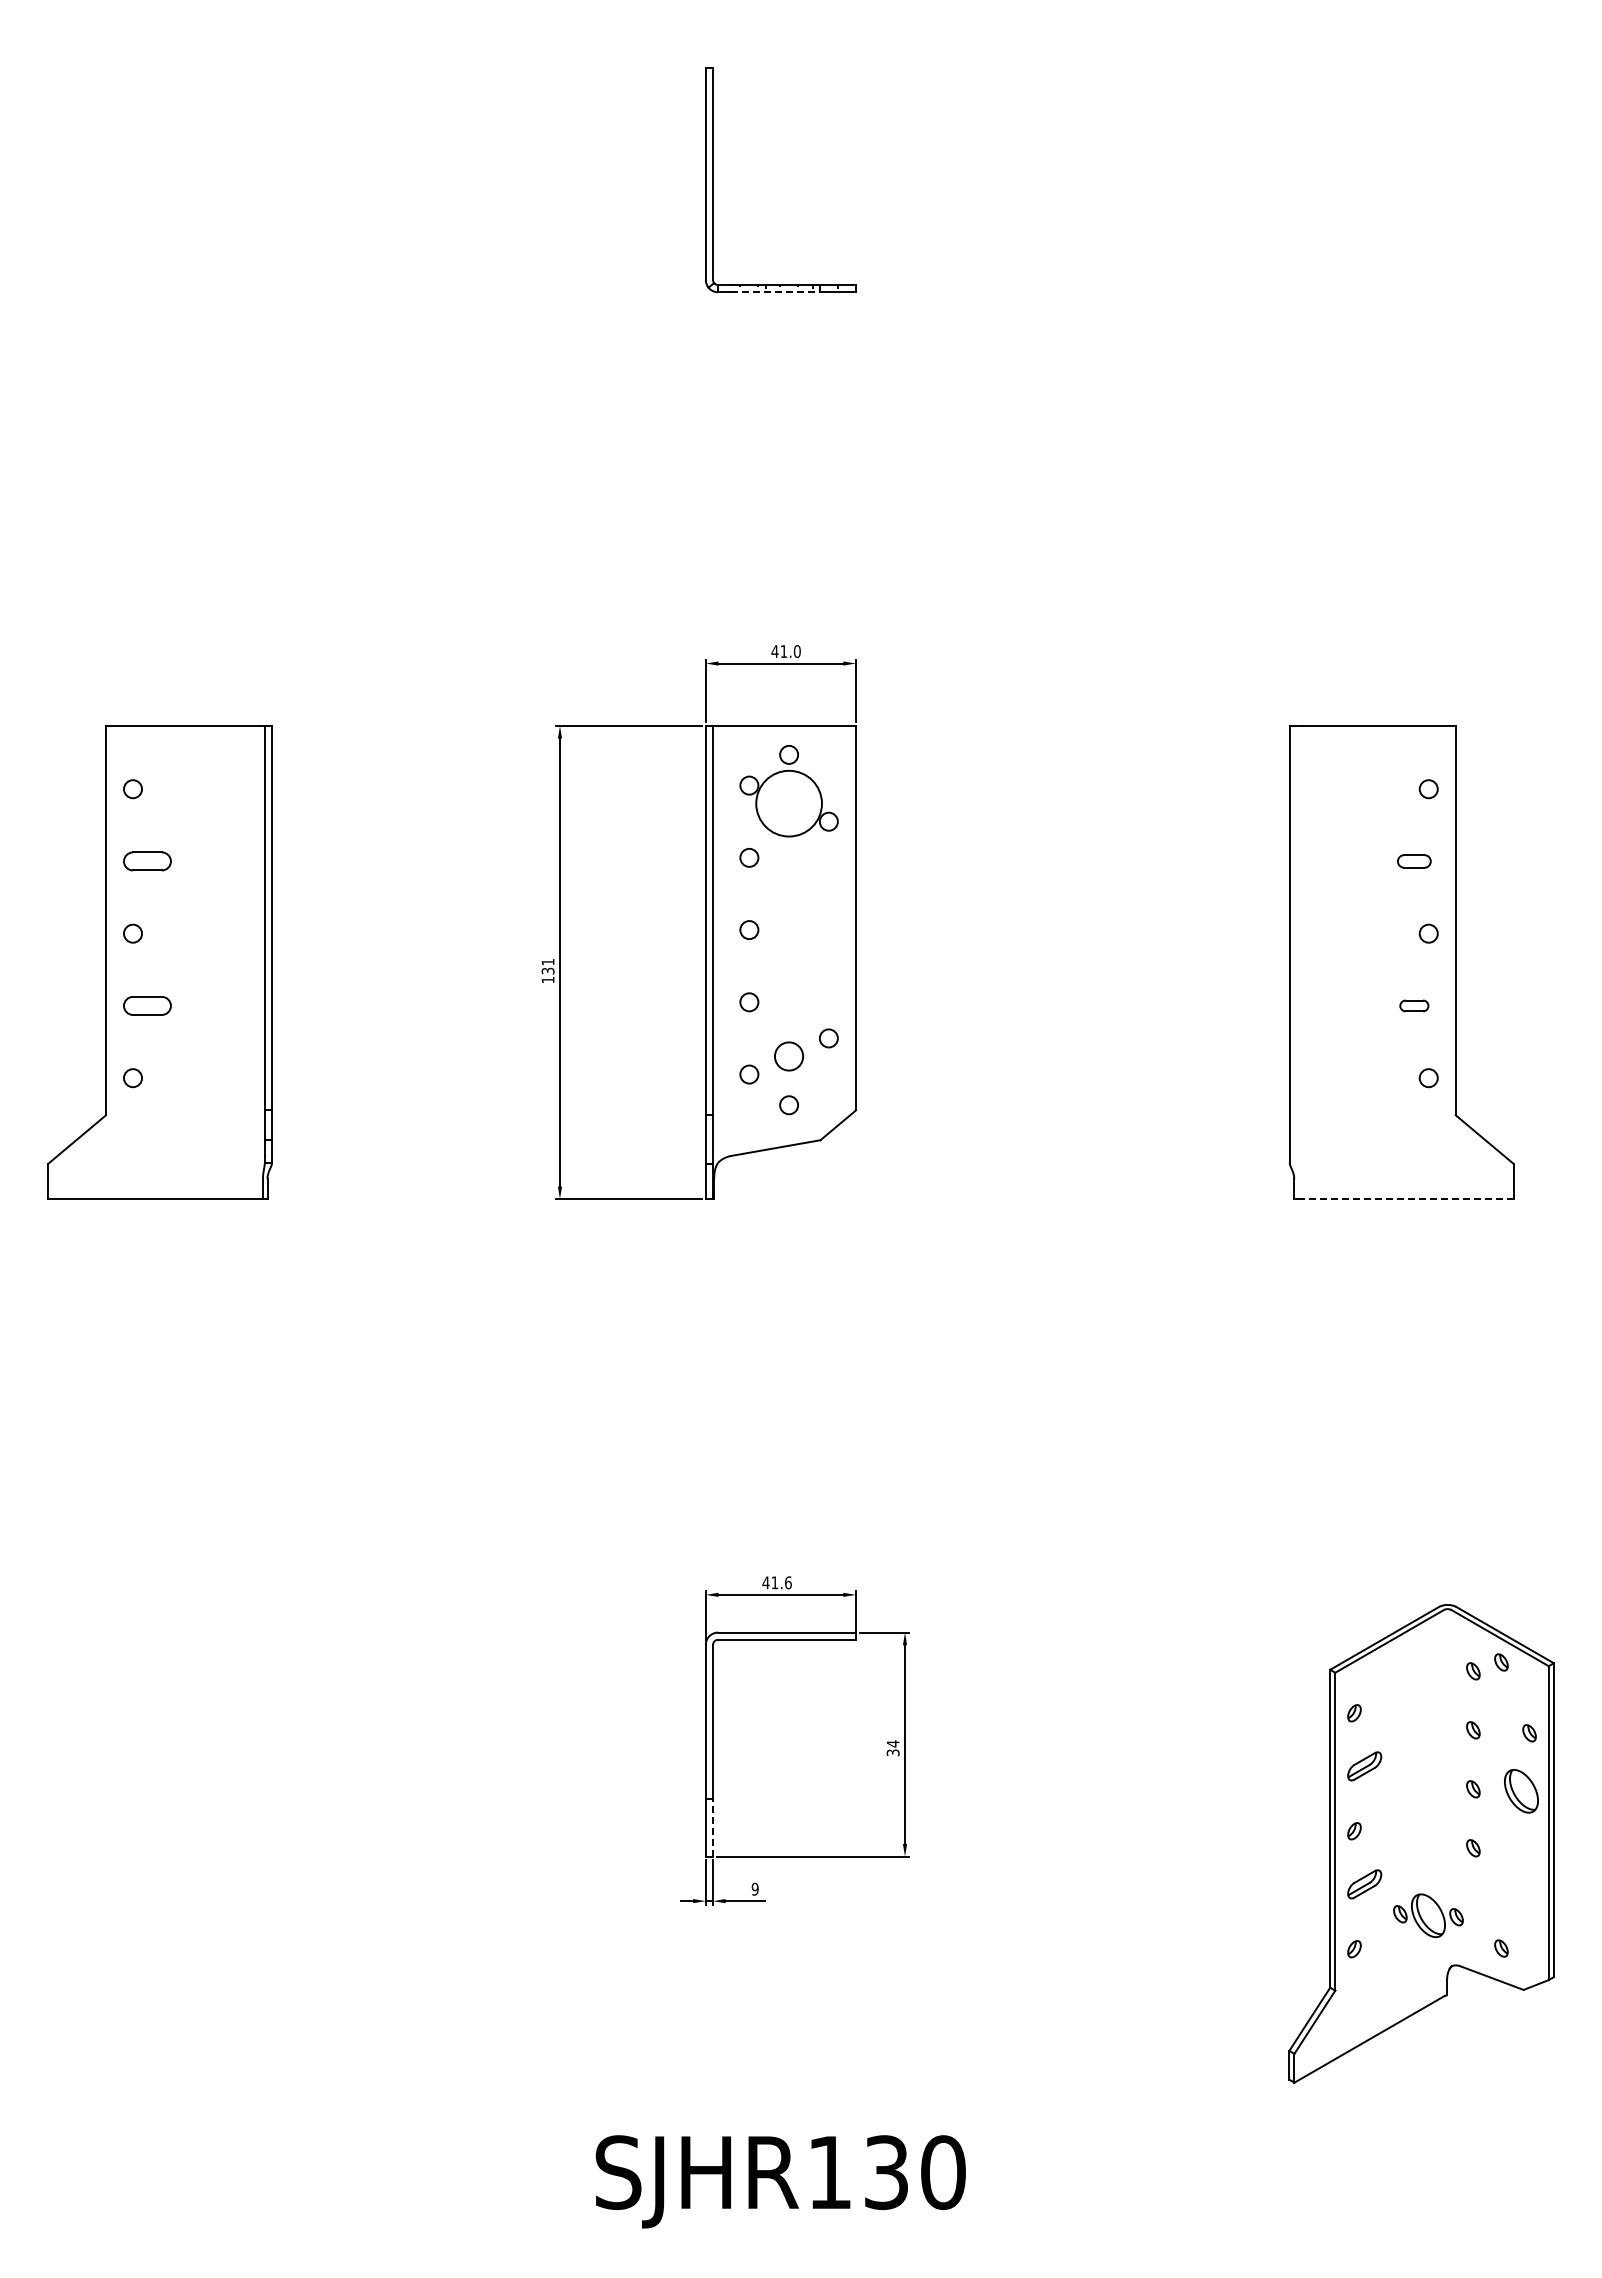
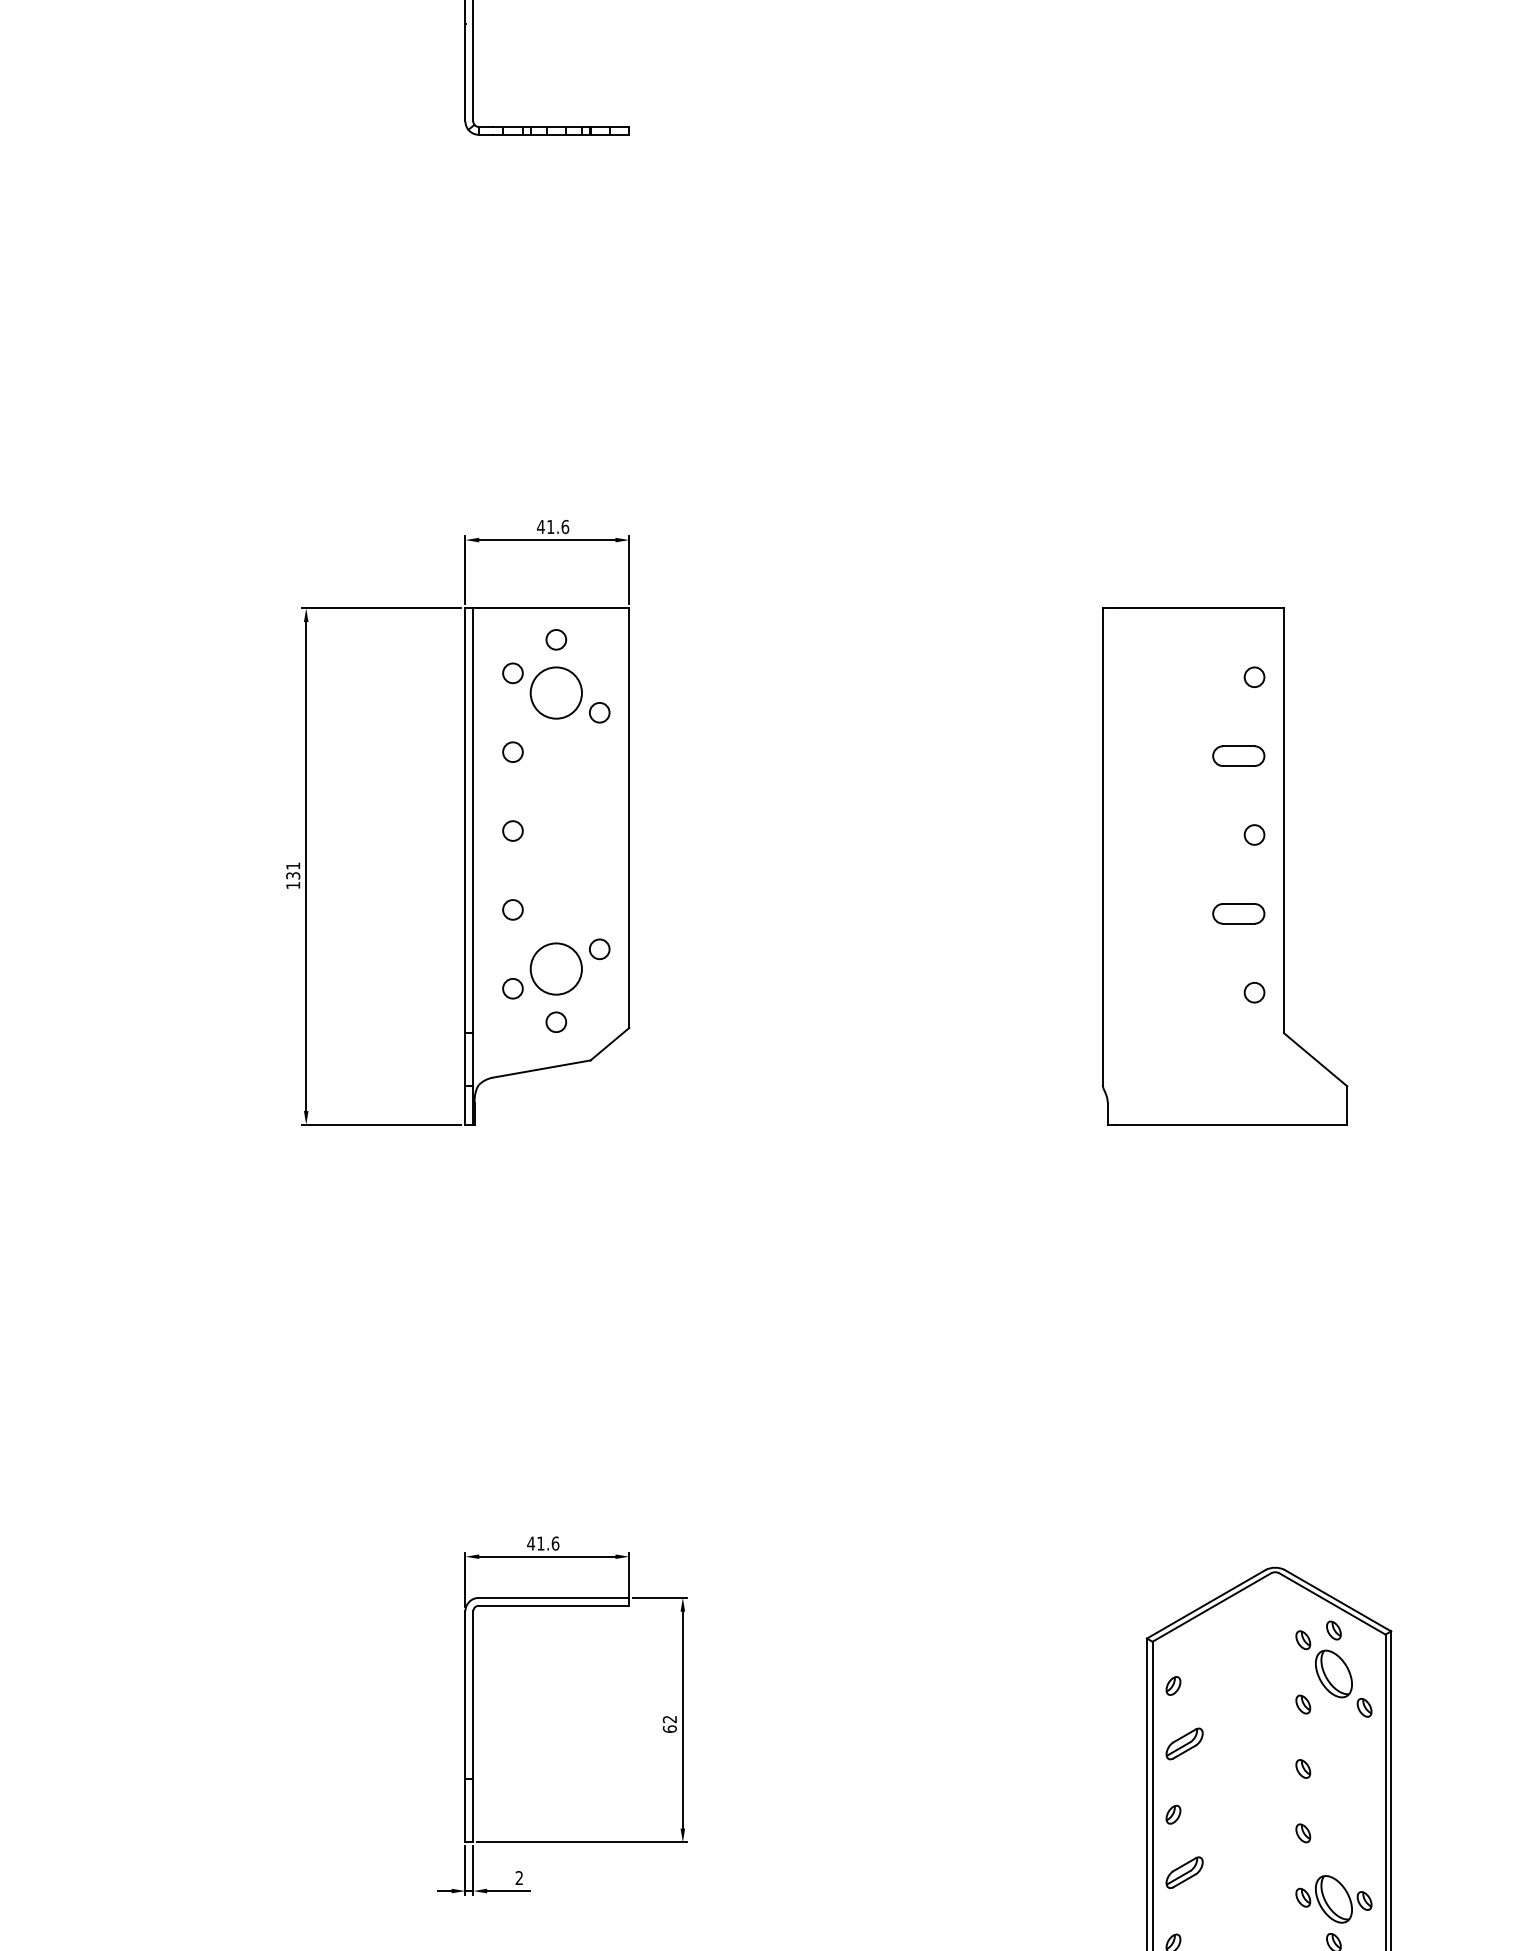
line: (775, 292) -> (541, 135), dashed -> solid
text: (797, 651) -> (565, 526), 41.0 -> 41.6
circle: (788, 803) -> (555, 692), size x0.71
part: (1414, 861) -> (1239, 756), size x1.43
part: (1414, 1005) -> (1239, 913), size x1.67
circle: (788, 1056) -> (555, 969), size x1.67
line: (1407, 1199) -> (1231, 1125), dashed -> solid
text: (892, 1748) -> (669, 1724), 34 -> 62
part: (1521, 1791) -> (1333, 1674), moved
line: (713, 1827) -> (473, 1810), dashed -> solid
text: (754, 1889) -> (518, 1878), 9 -> 2
part: (1428, 1915) -> (1333, 1899), moved

